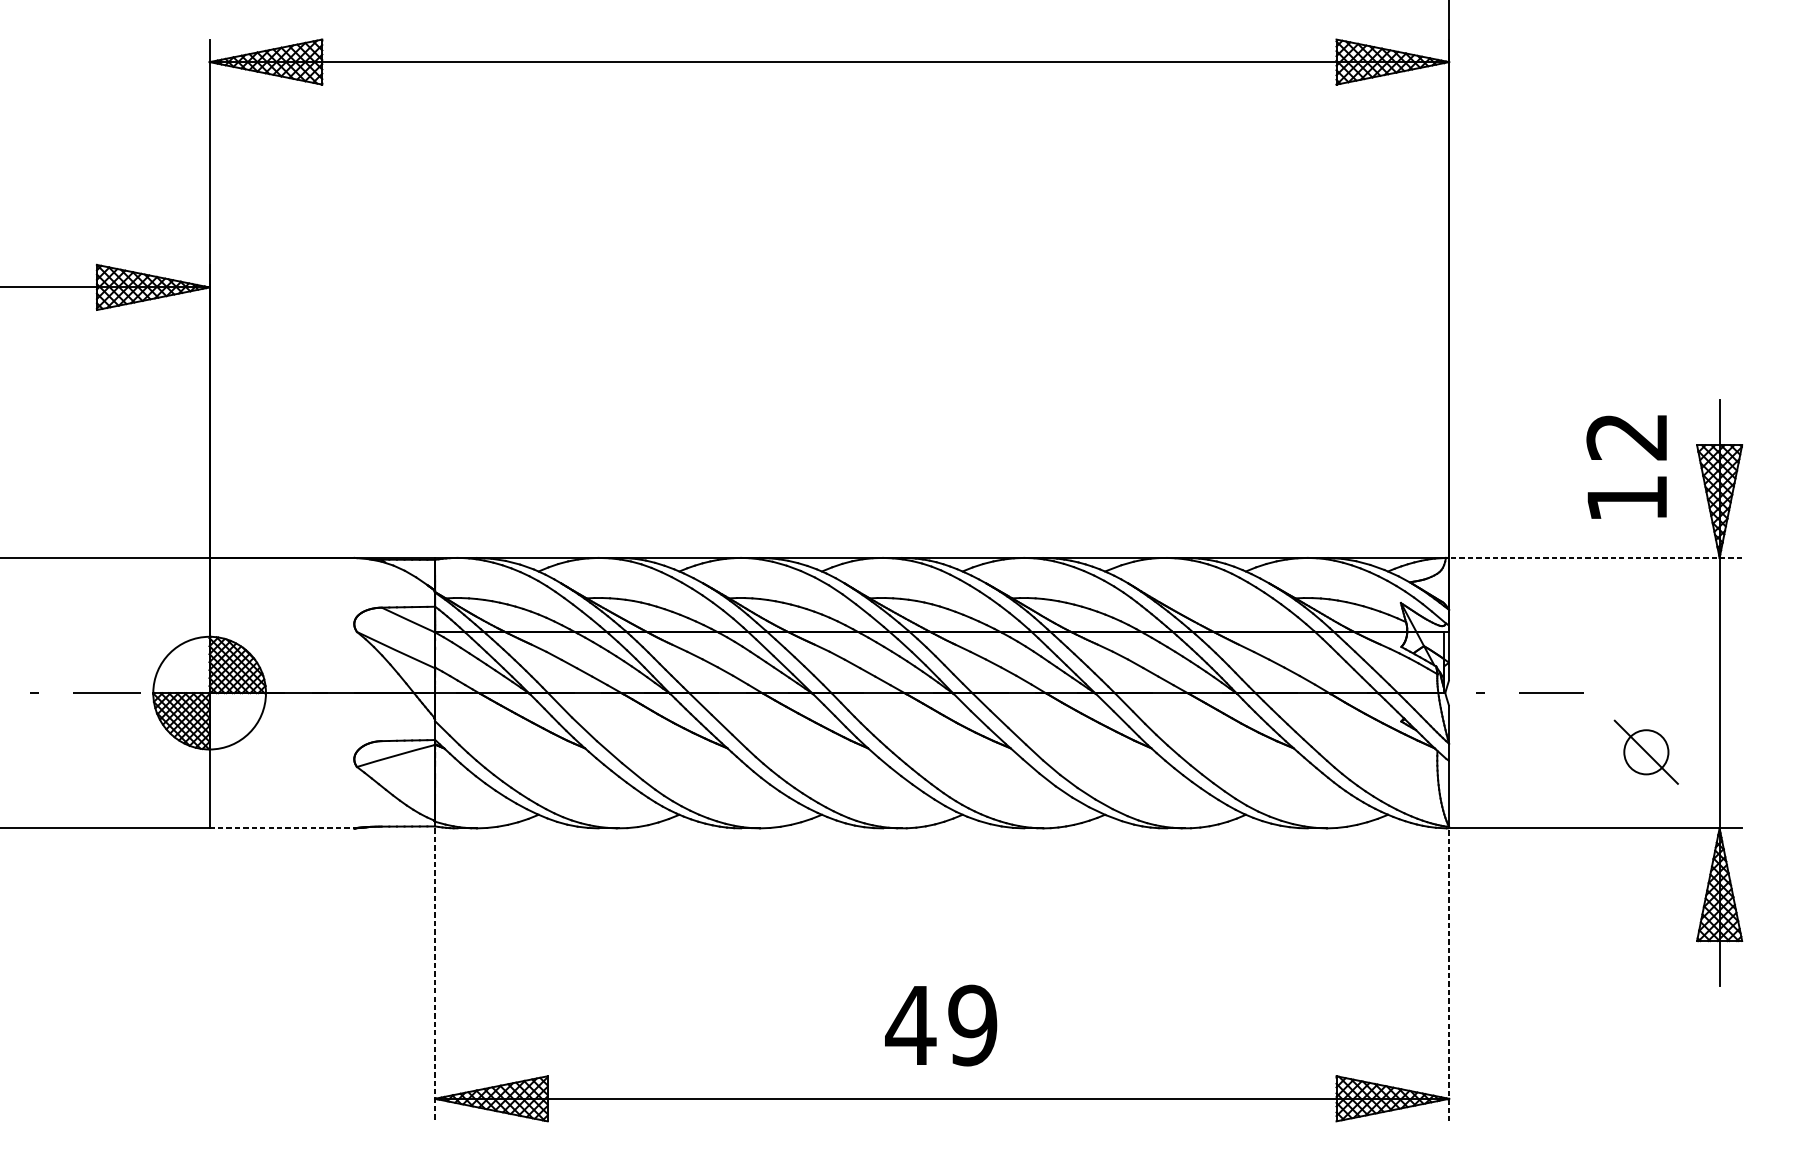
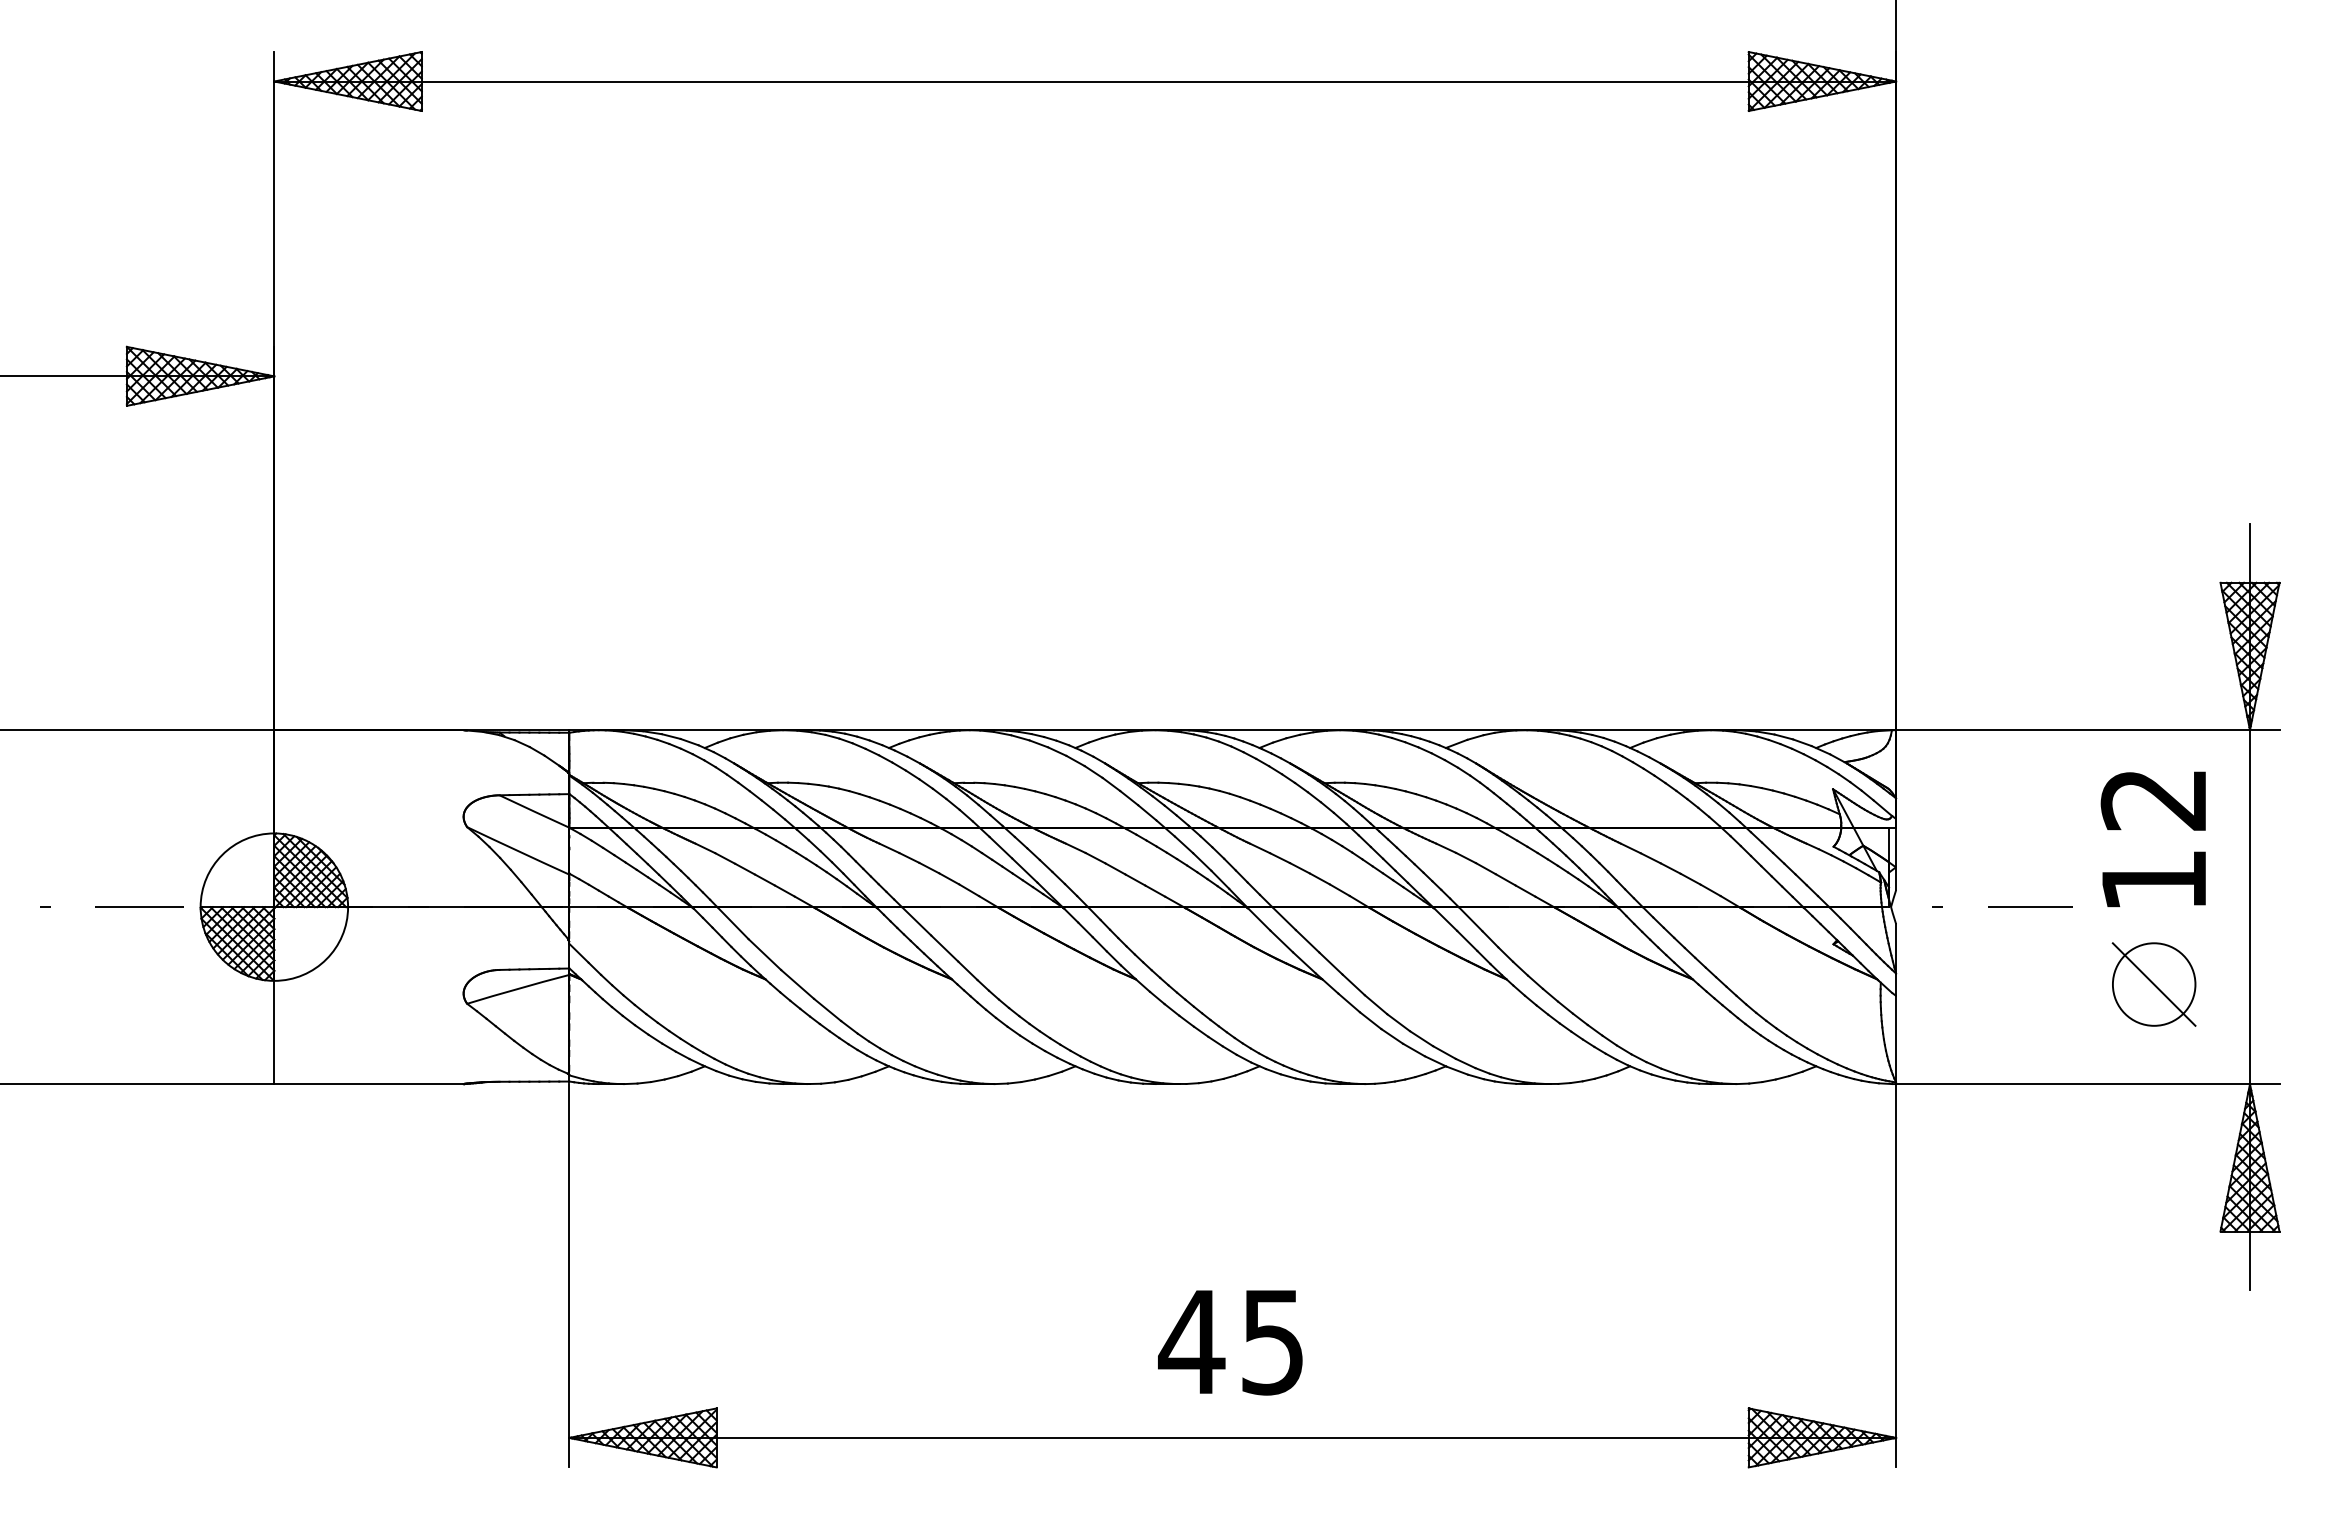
text: (1625, 467) -> (2152, 839), moved
line: (1595, 558) -> (2087, 730), dashed -> solid
circle: (1645, 752) -> (2153, 984), size x1.43
line: (282, 828) -> (369, 1084), dashed -> solid
line: (435, 974) -> (569, 1275), dashed -> solid
line: (1449, 974) -> (1896, 1275), dashed -> solid
text: (972, 1025) -> (1272, 1341), 49 -> 45

